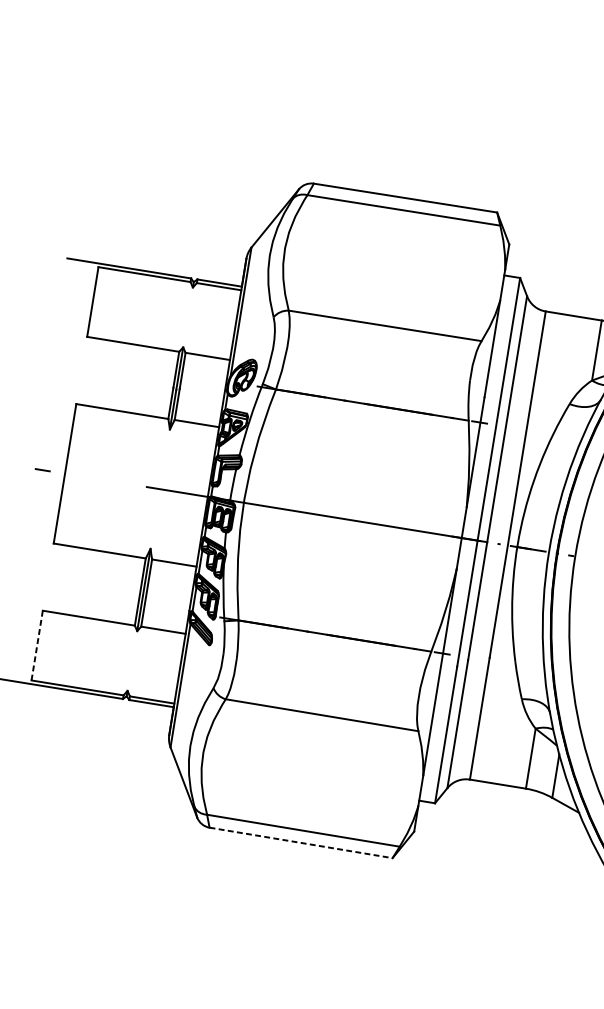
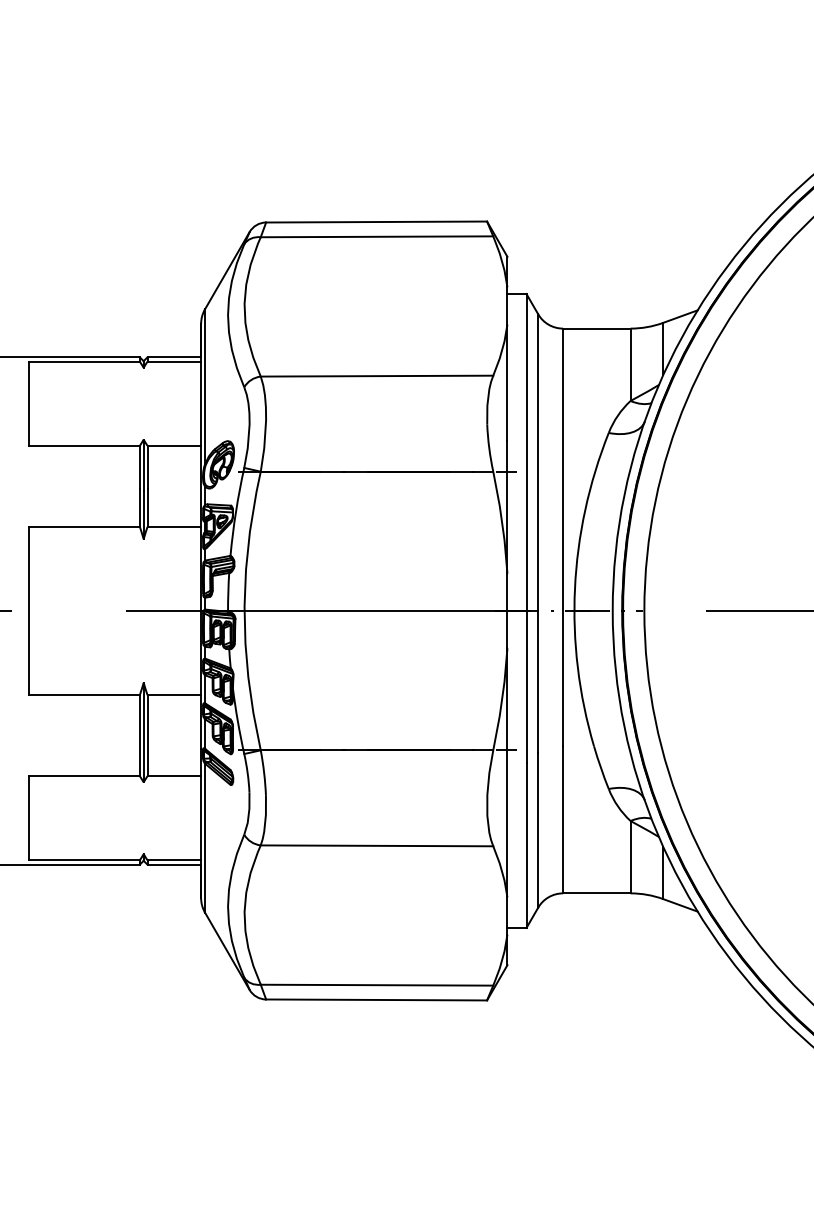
line: (37, 644) -> (28, 817), dashed -> solid
line: (301, 842) -> (377, 999), dashed -> solid

